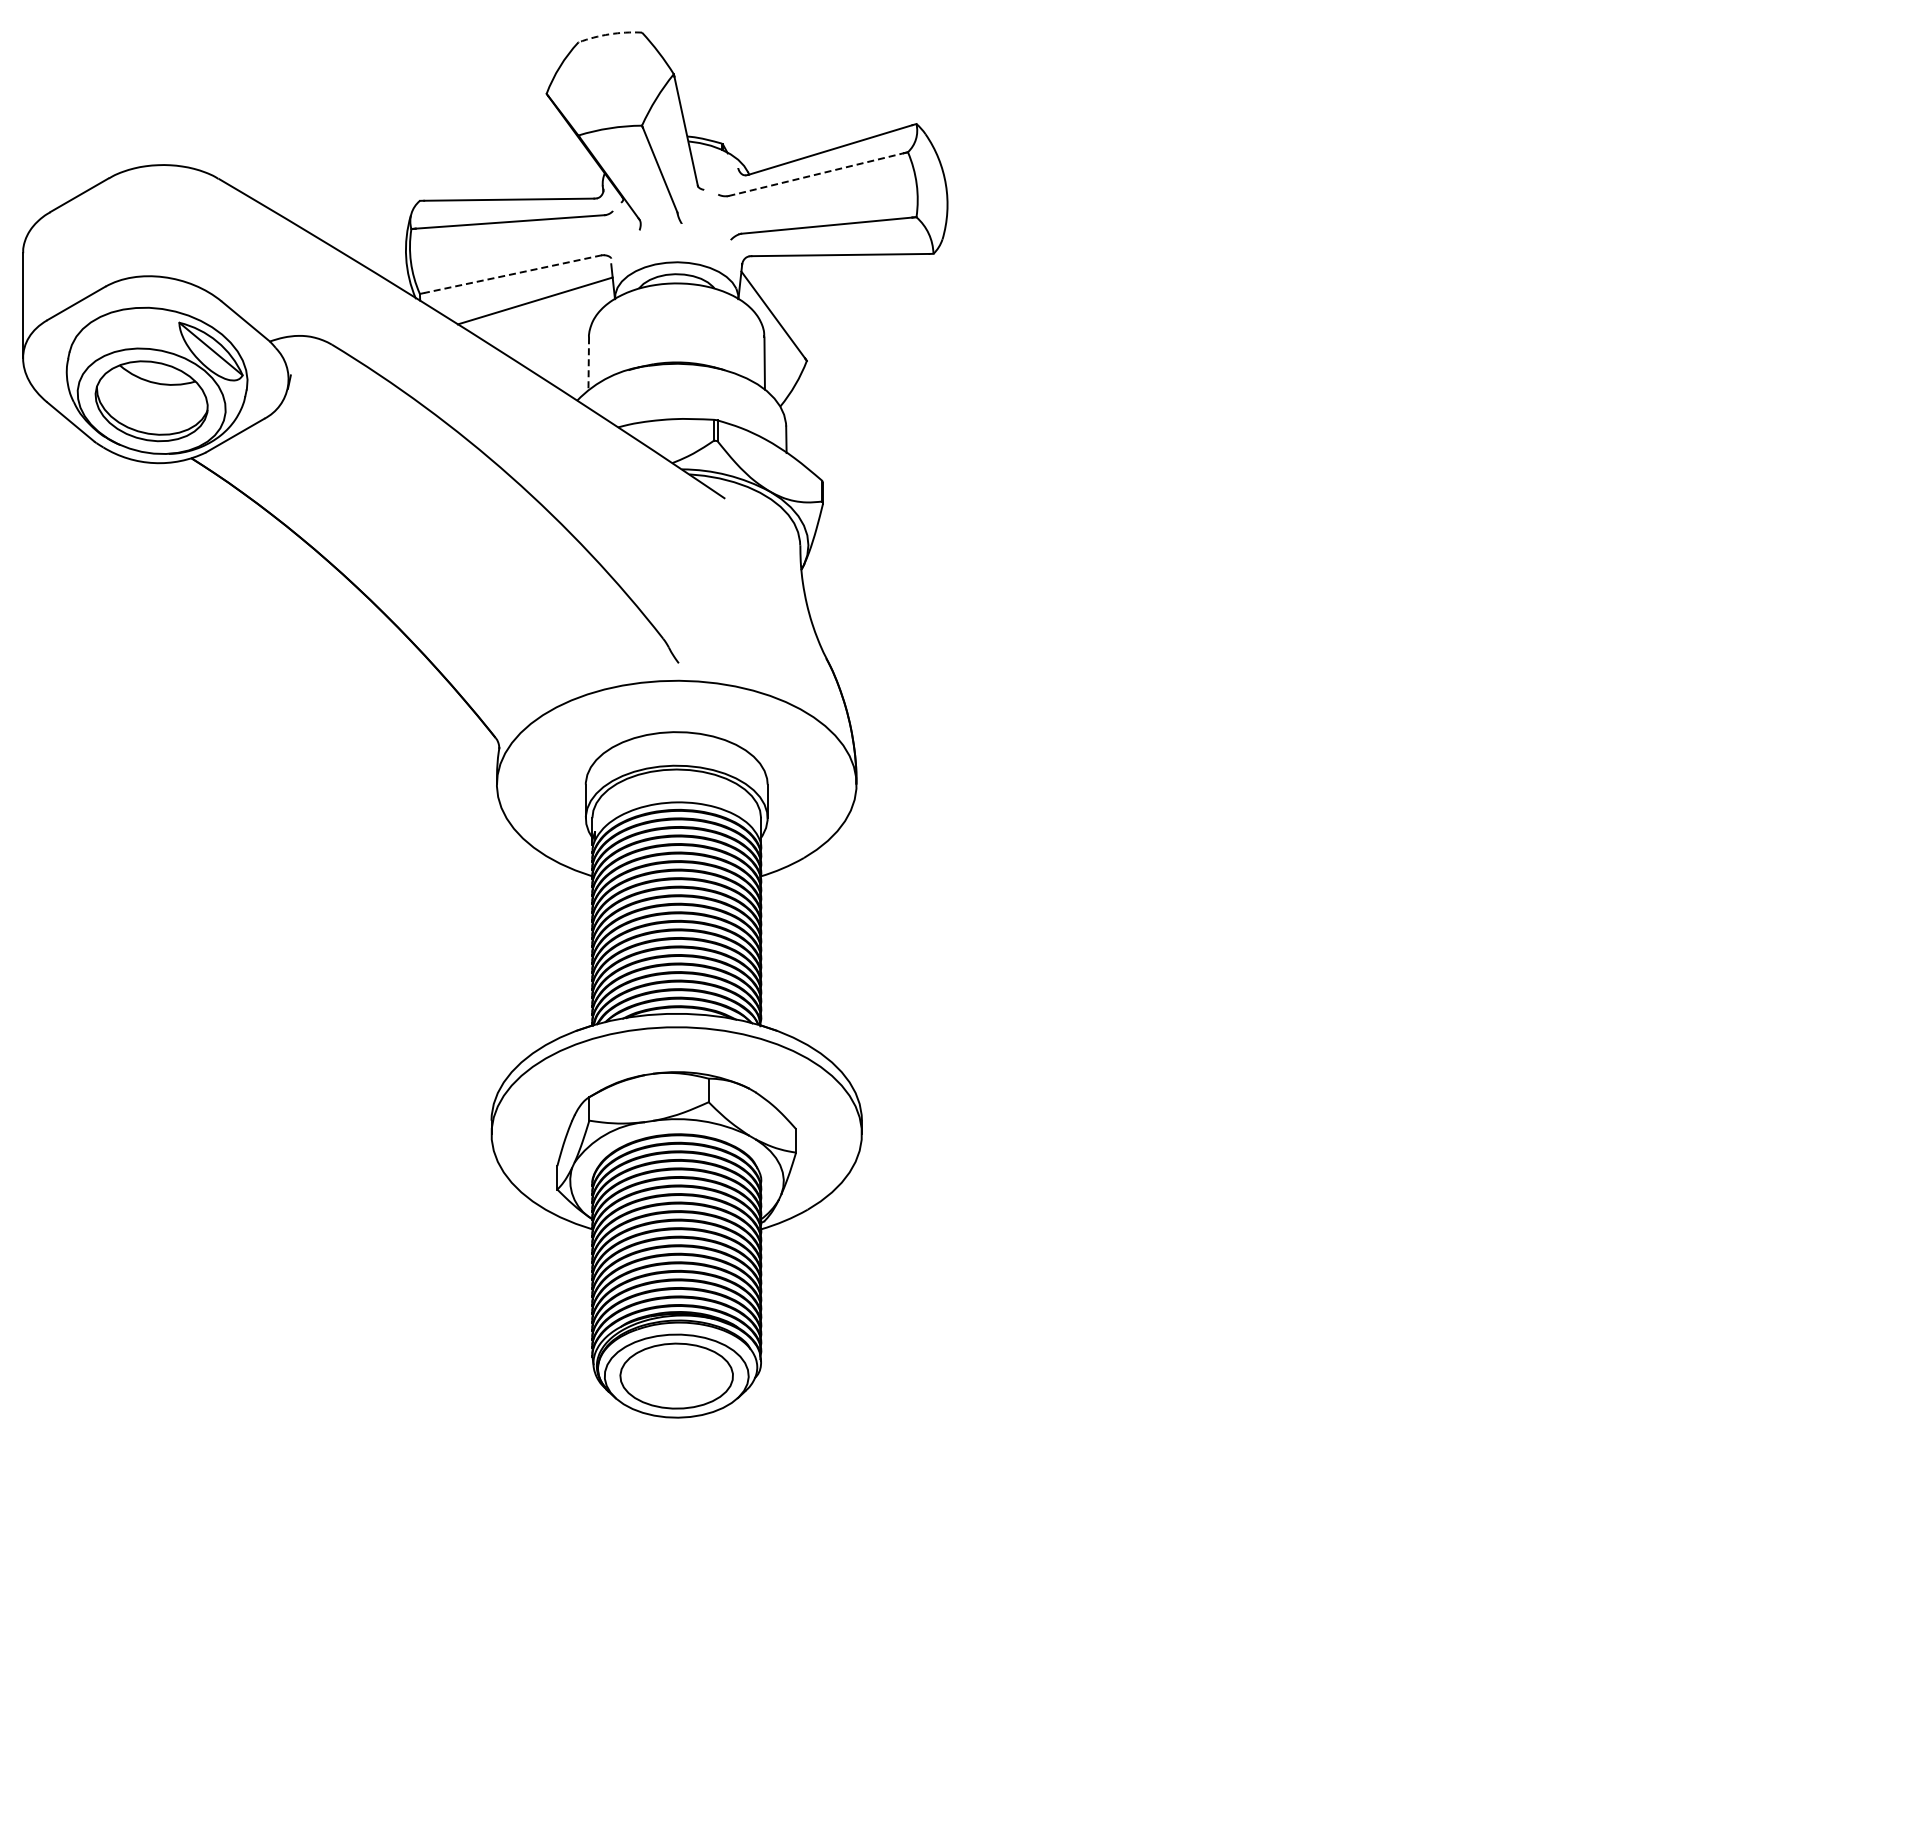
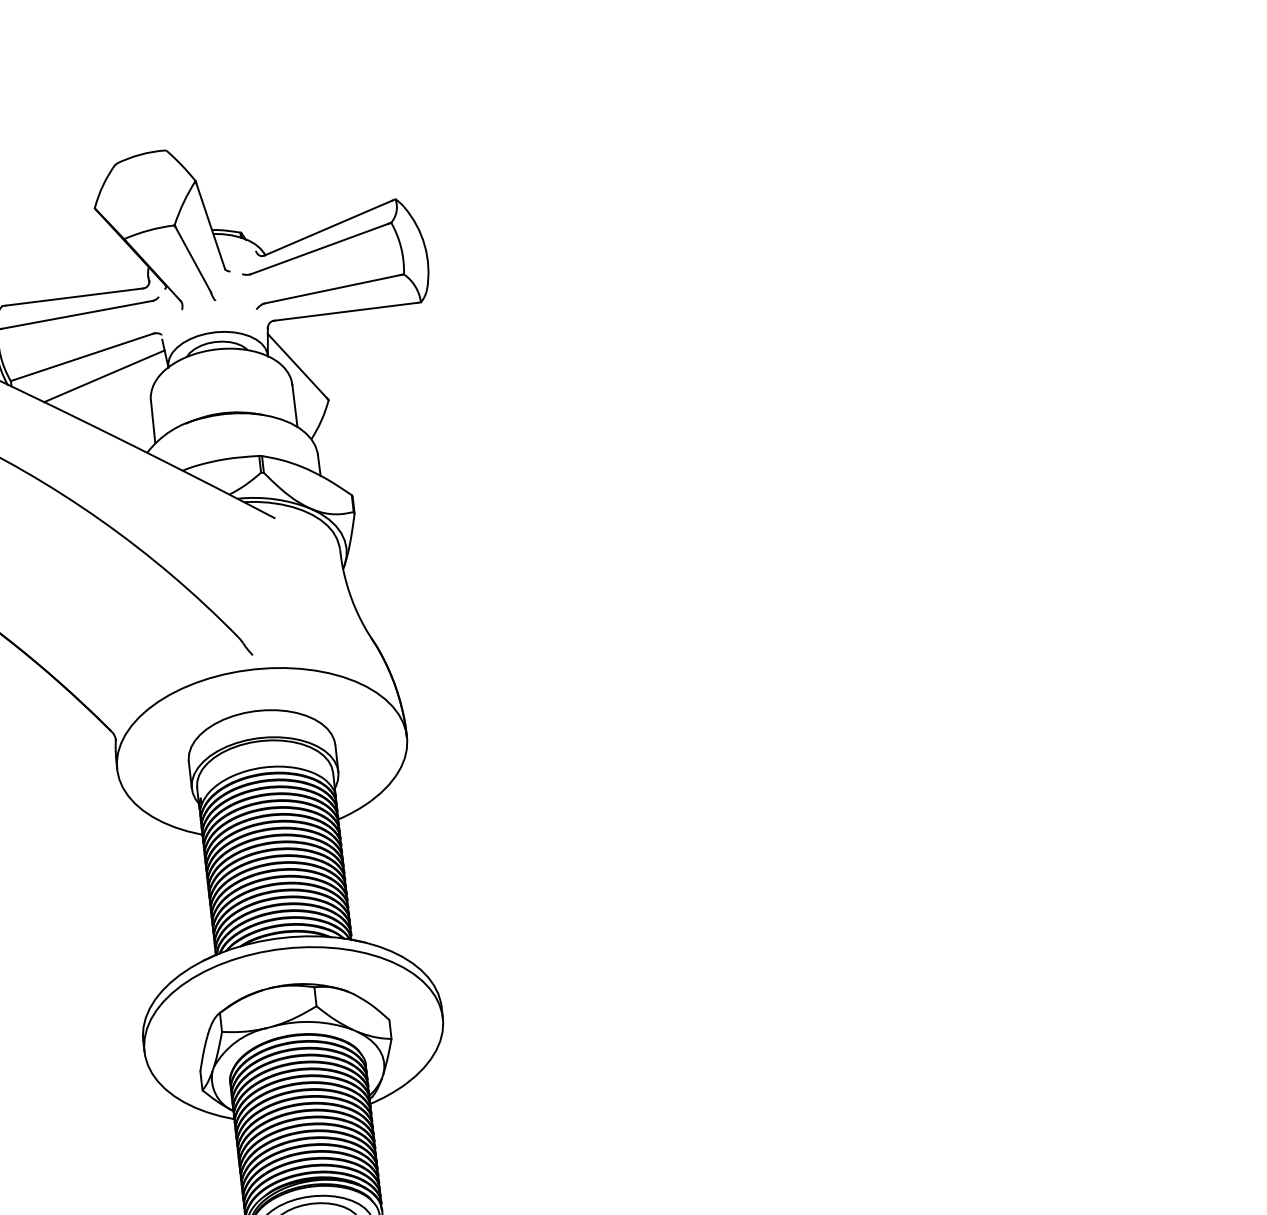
arc: (609, 34) -> (140, 154), dashed -> solid
line: (816, 174) -> (319, 249), dashed -> solid
line: (513, 274) -> (84, 356), dashed -> solid
line: (588, 363) -> (152, 421), dashed -> solid

